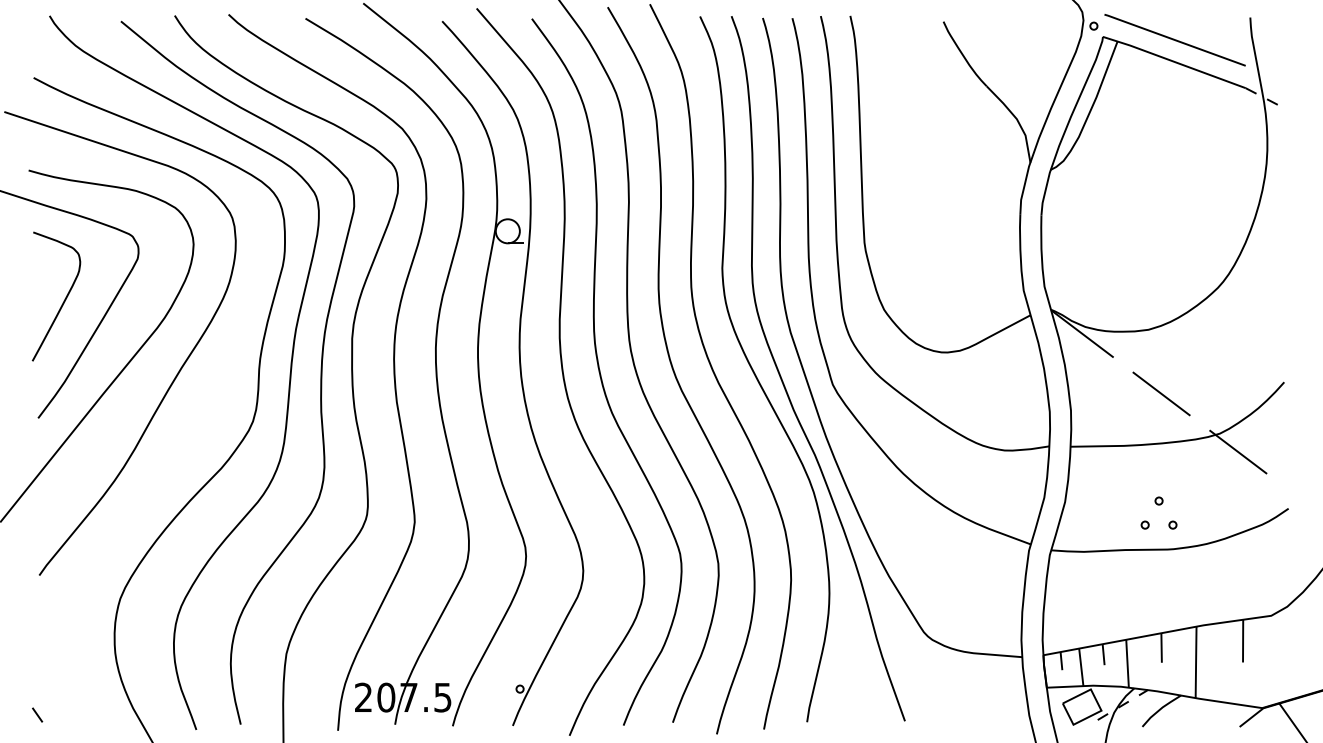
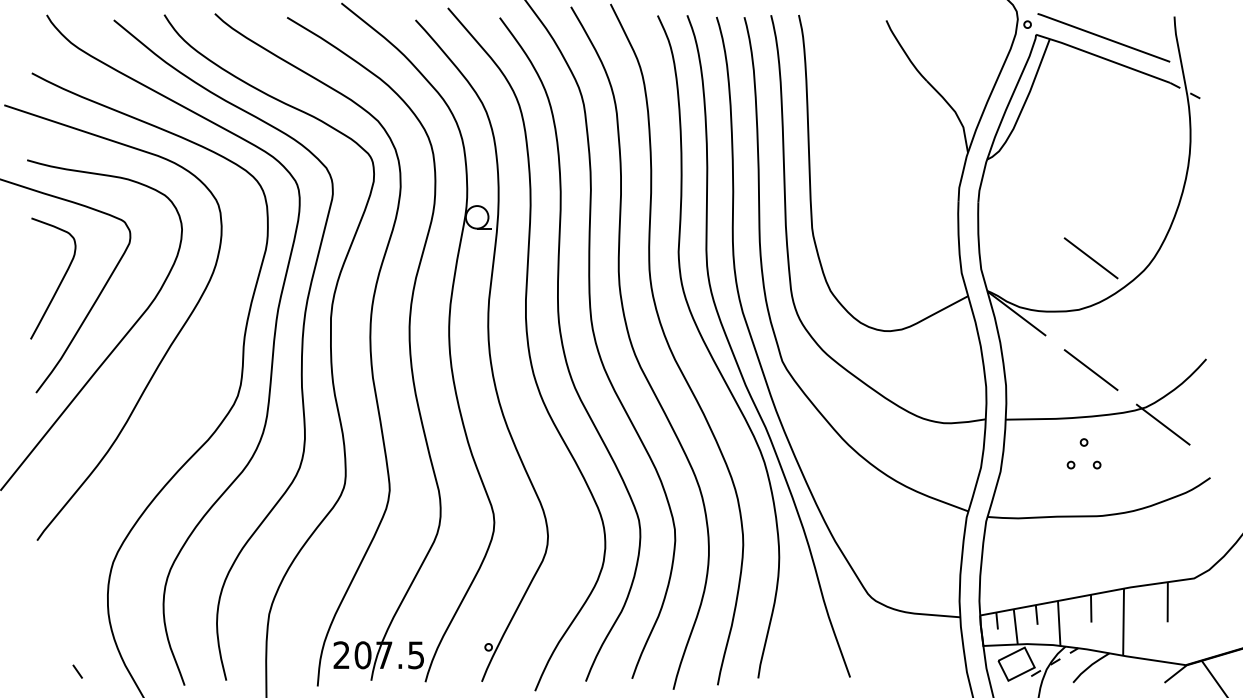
line: (1161, 274) -> (1091, 257), added
part: (1158, 505) -> (1083, 446), moved
line: (37, 714) -> (77, 671), moved

